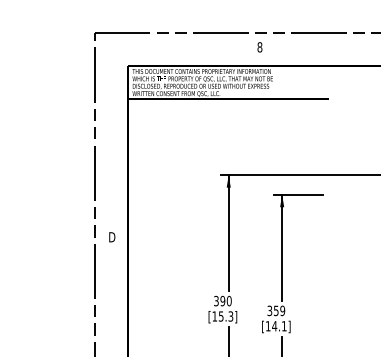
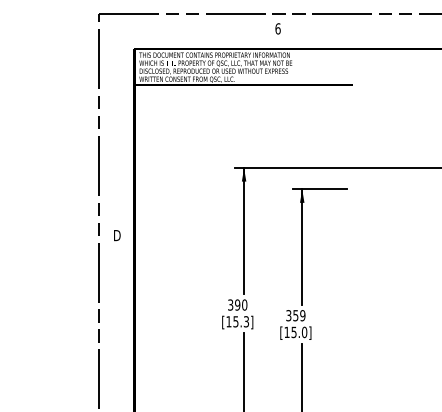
text: (259, 46) -> (277, 28), 8 -> 6
text: (279, 326) -> (299, 332), [14.1] -> [15.0]

